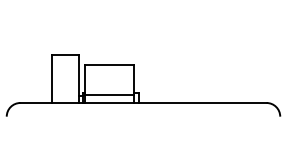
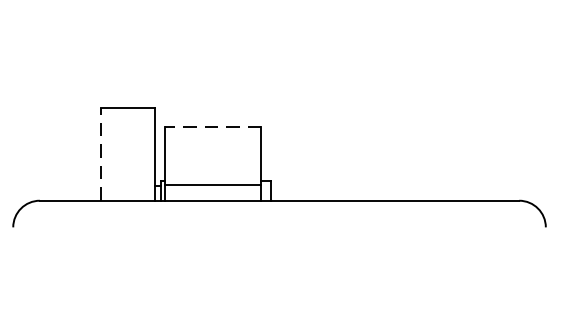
line: (109, 65) -> (213, 127), solid -> dashed
line: (52, 79) -> (102, 155), solid -> dashed

